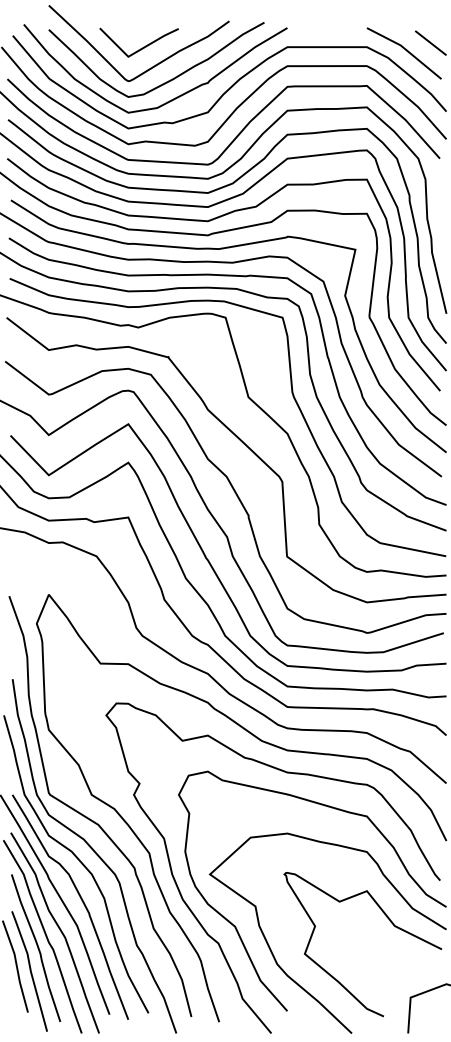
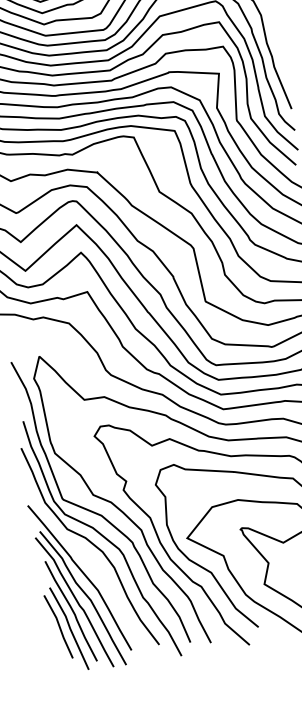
curve: (80, 899) -> (97, 571), removed

